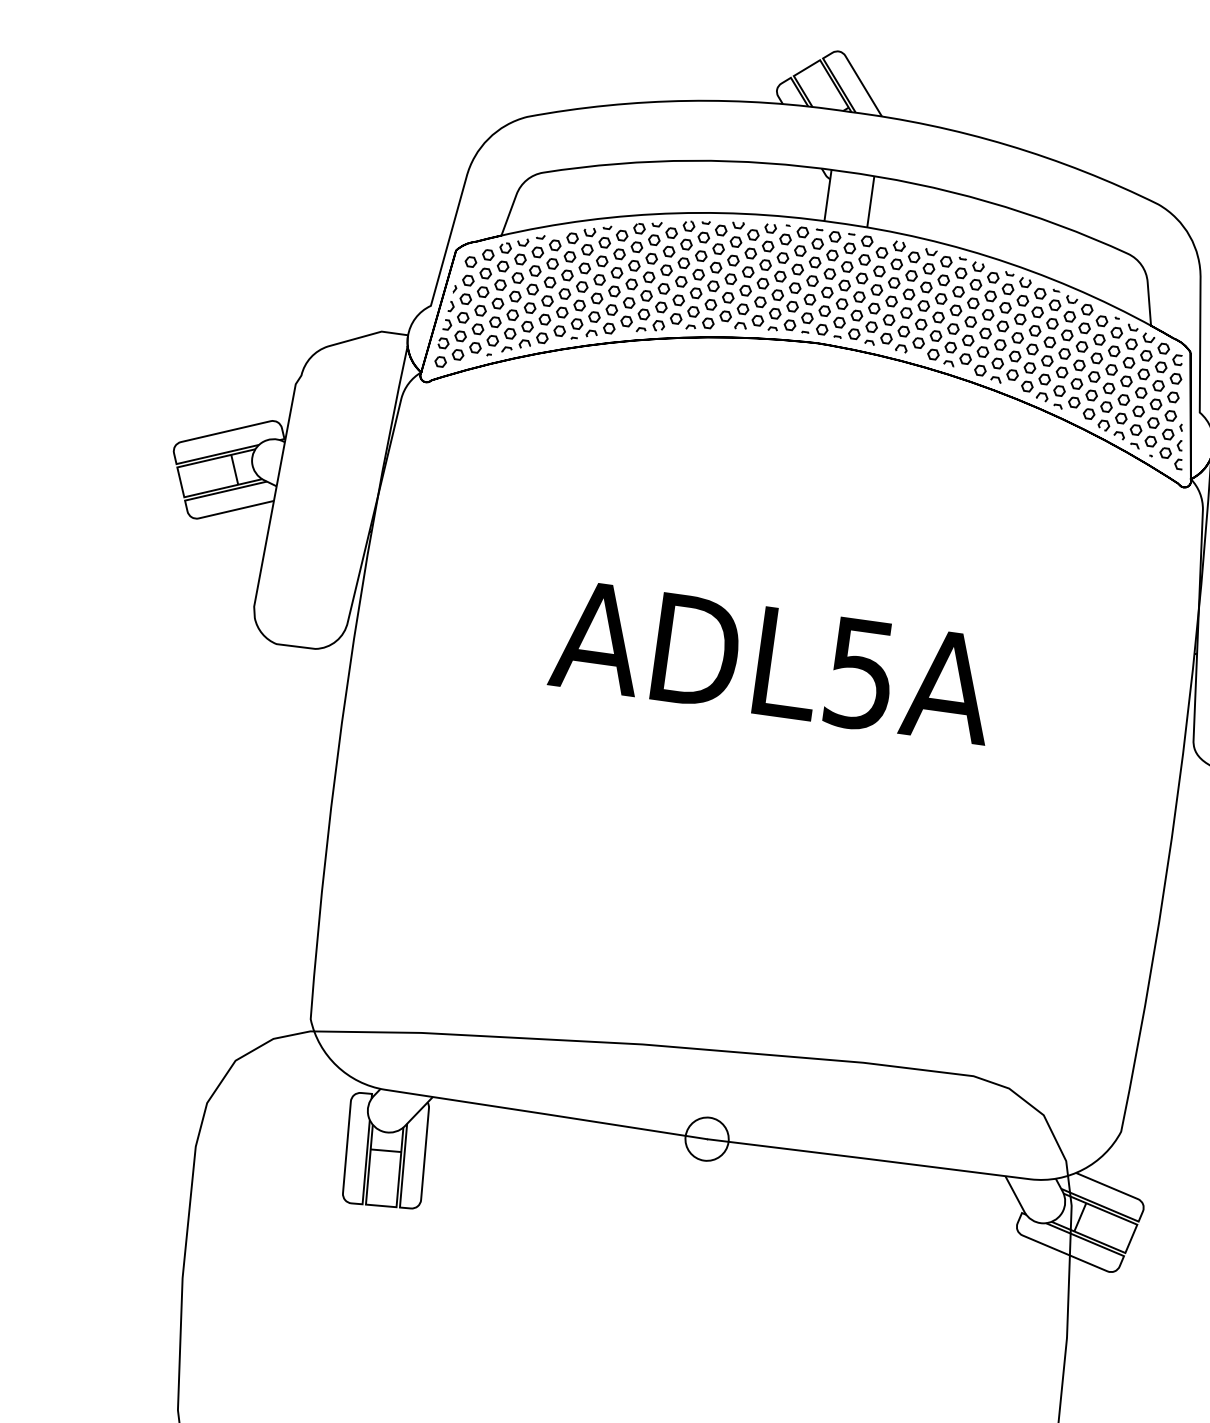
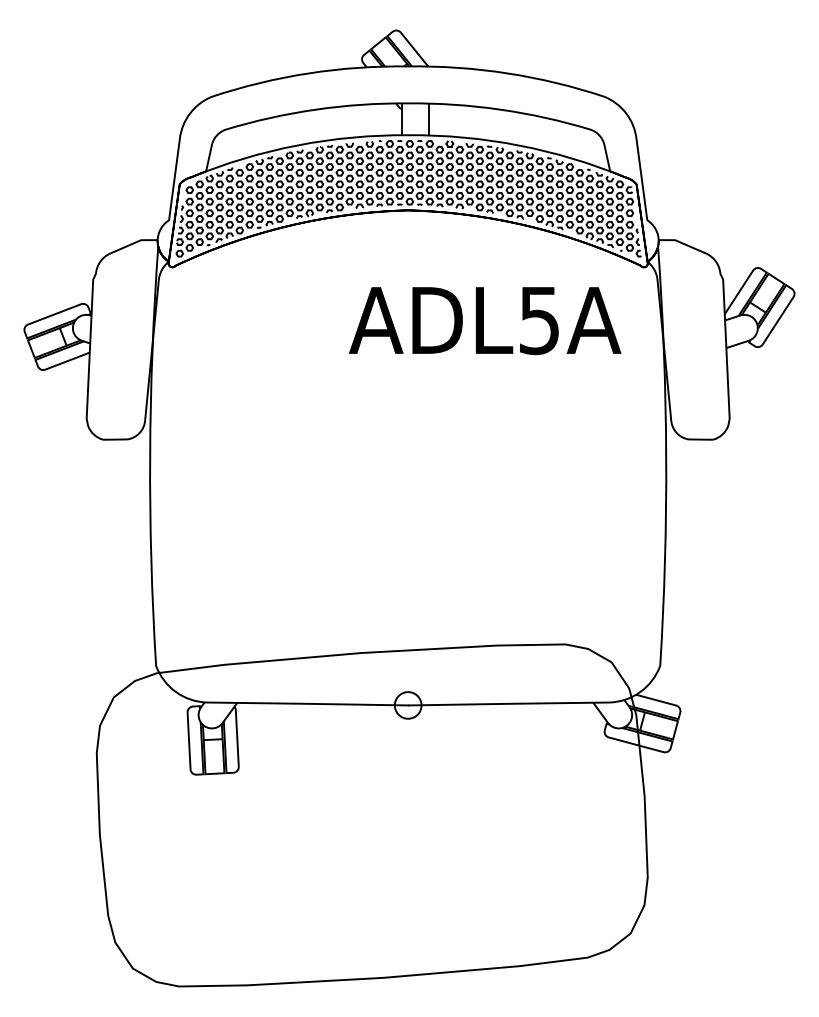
text: (773, 663) -> (485, 321), moved

